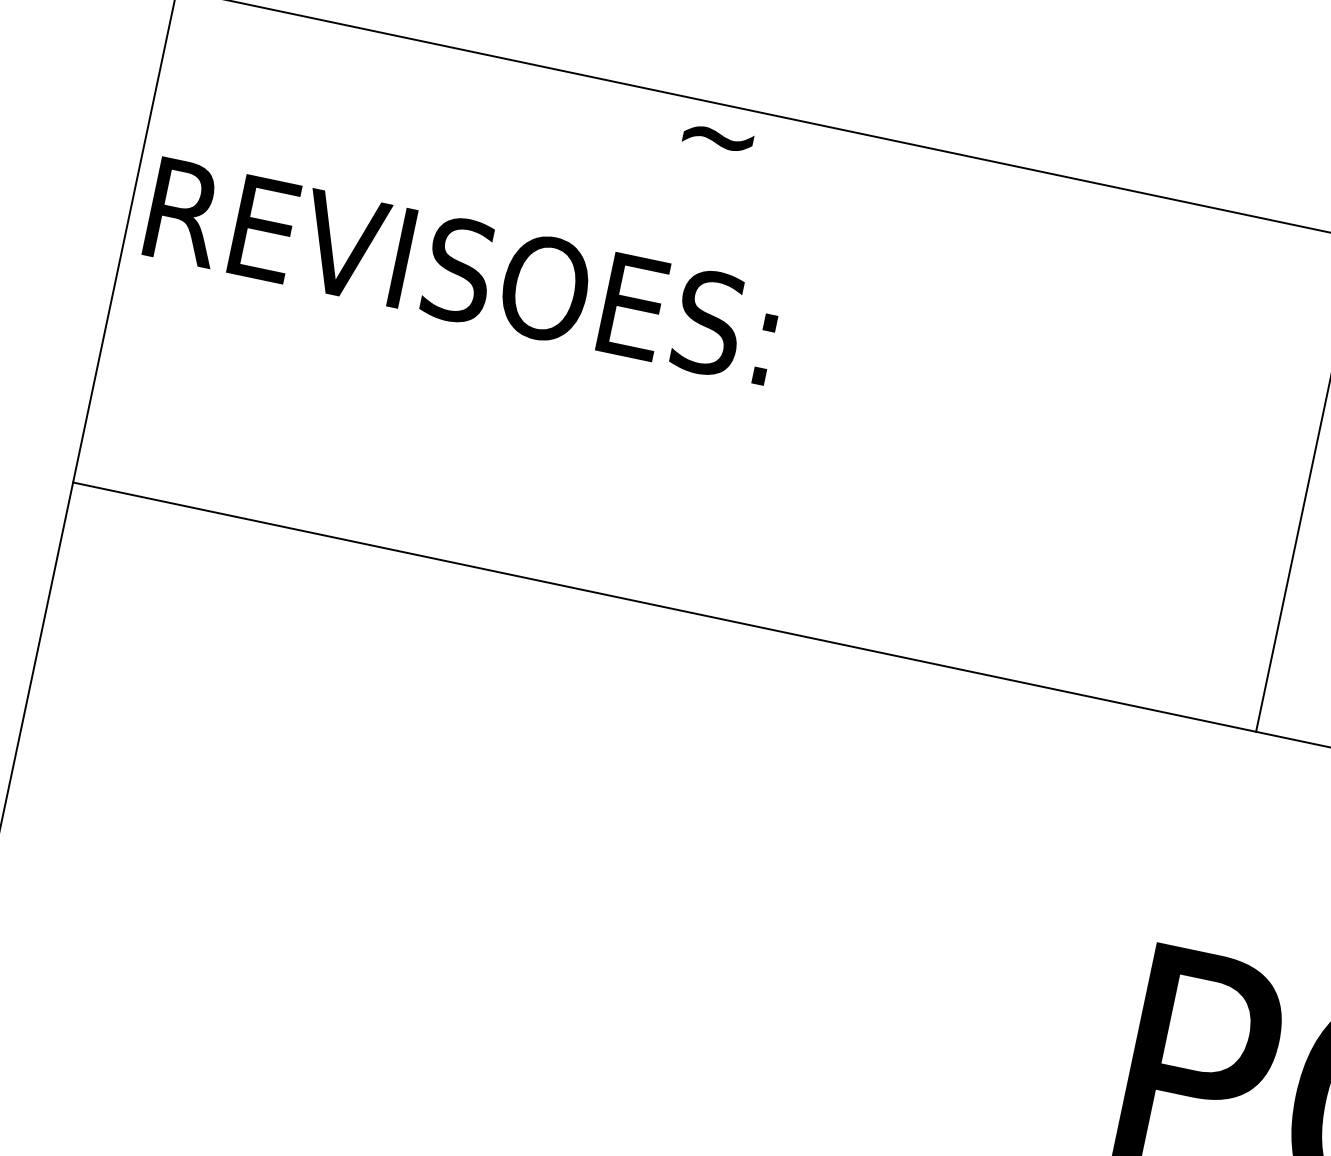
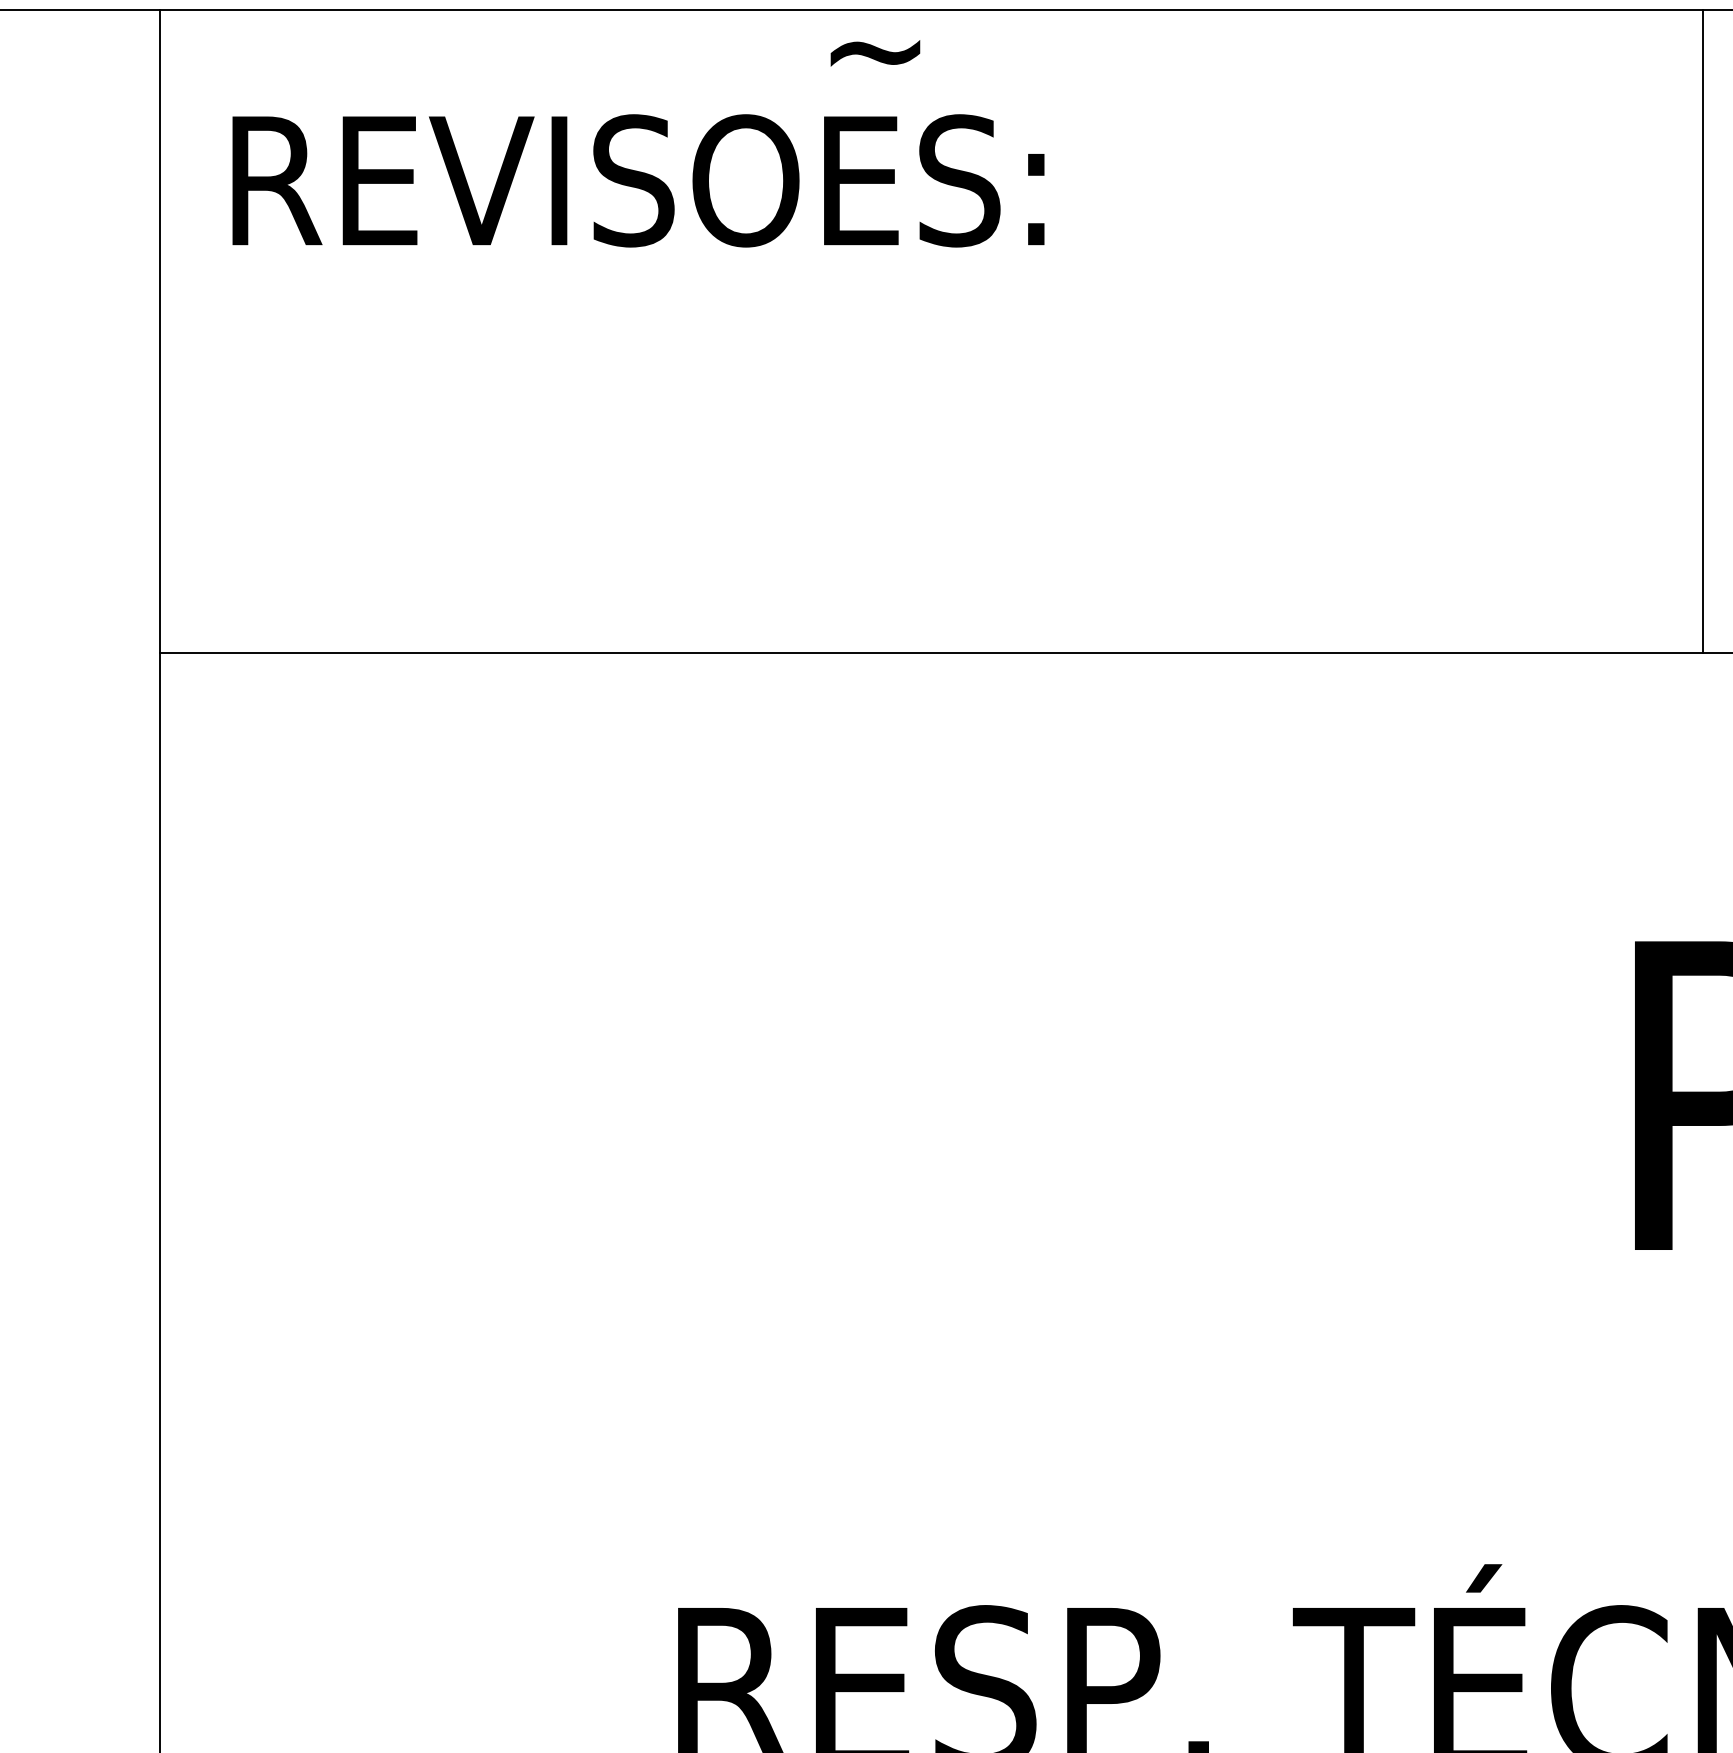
text: (462, 270) -> (638, 180), moved

